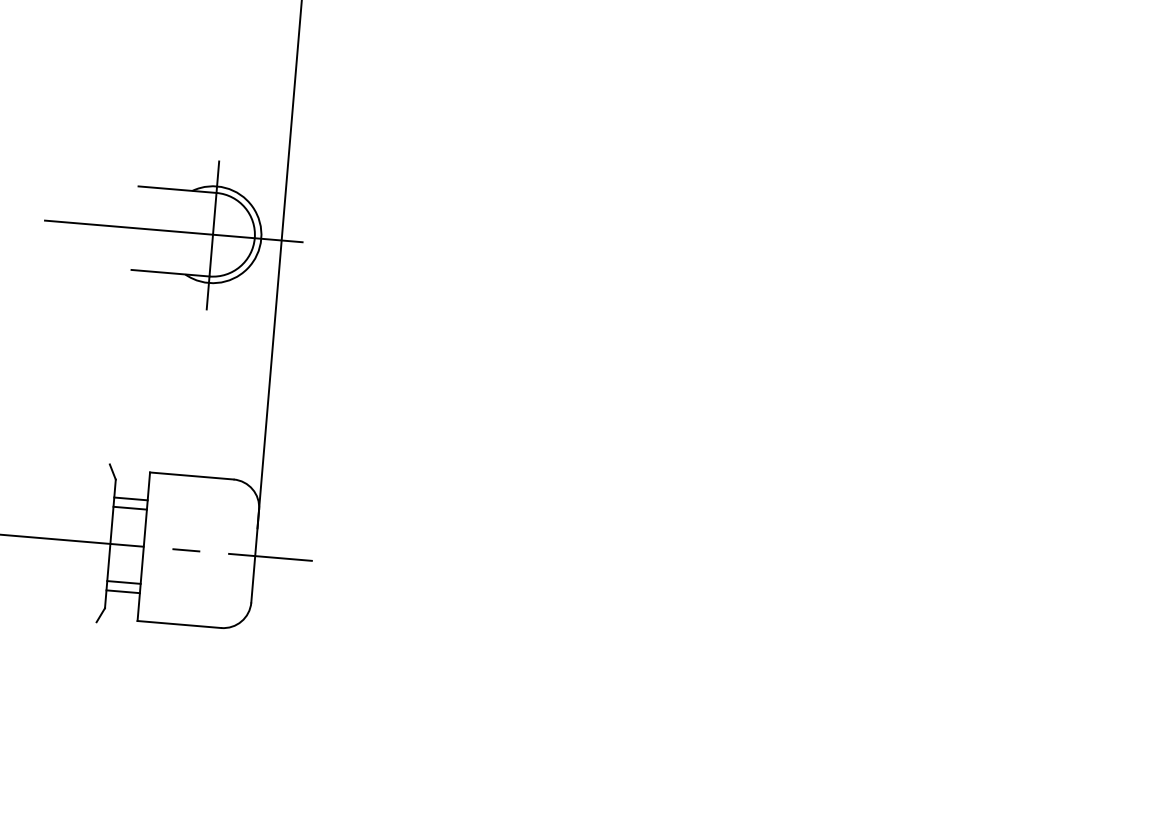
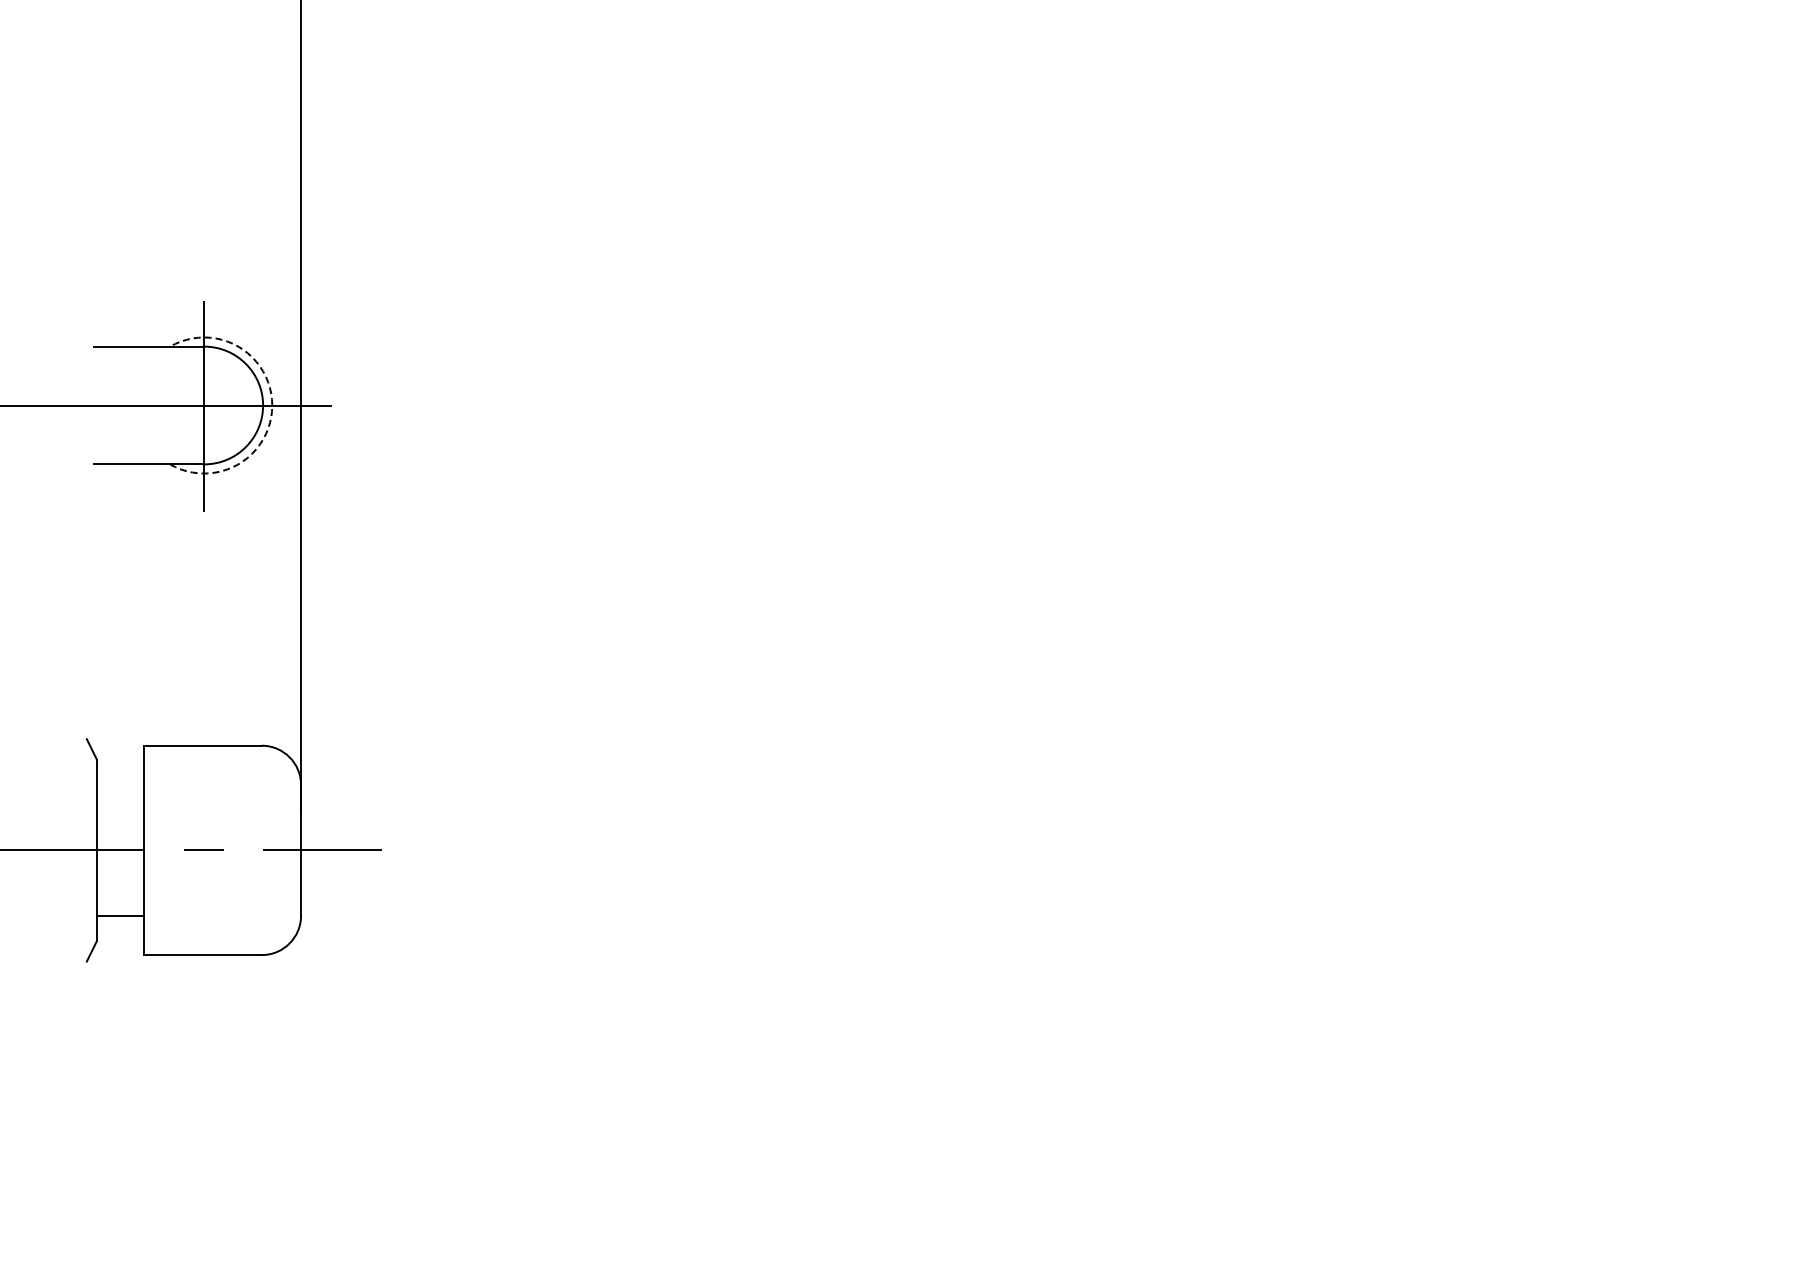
arc: (261, 238) -> (272, 405), solid -> dashed
line: (131, 498) -> (120, 784), removed
line: (130, 508) -> (120, 798), removed
line: (124, 582) -> (120, 902), removed

